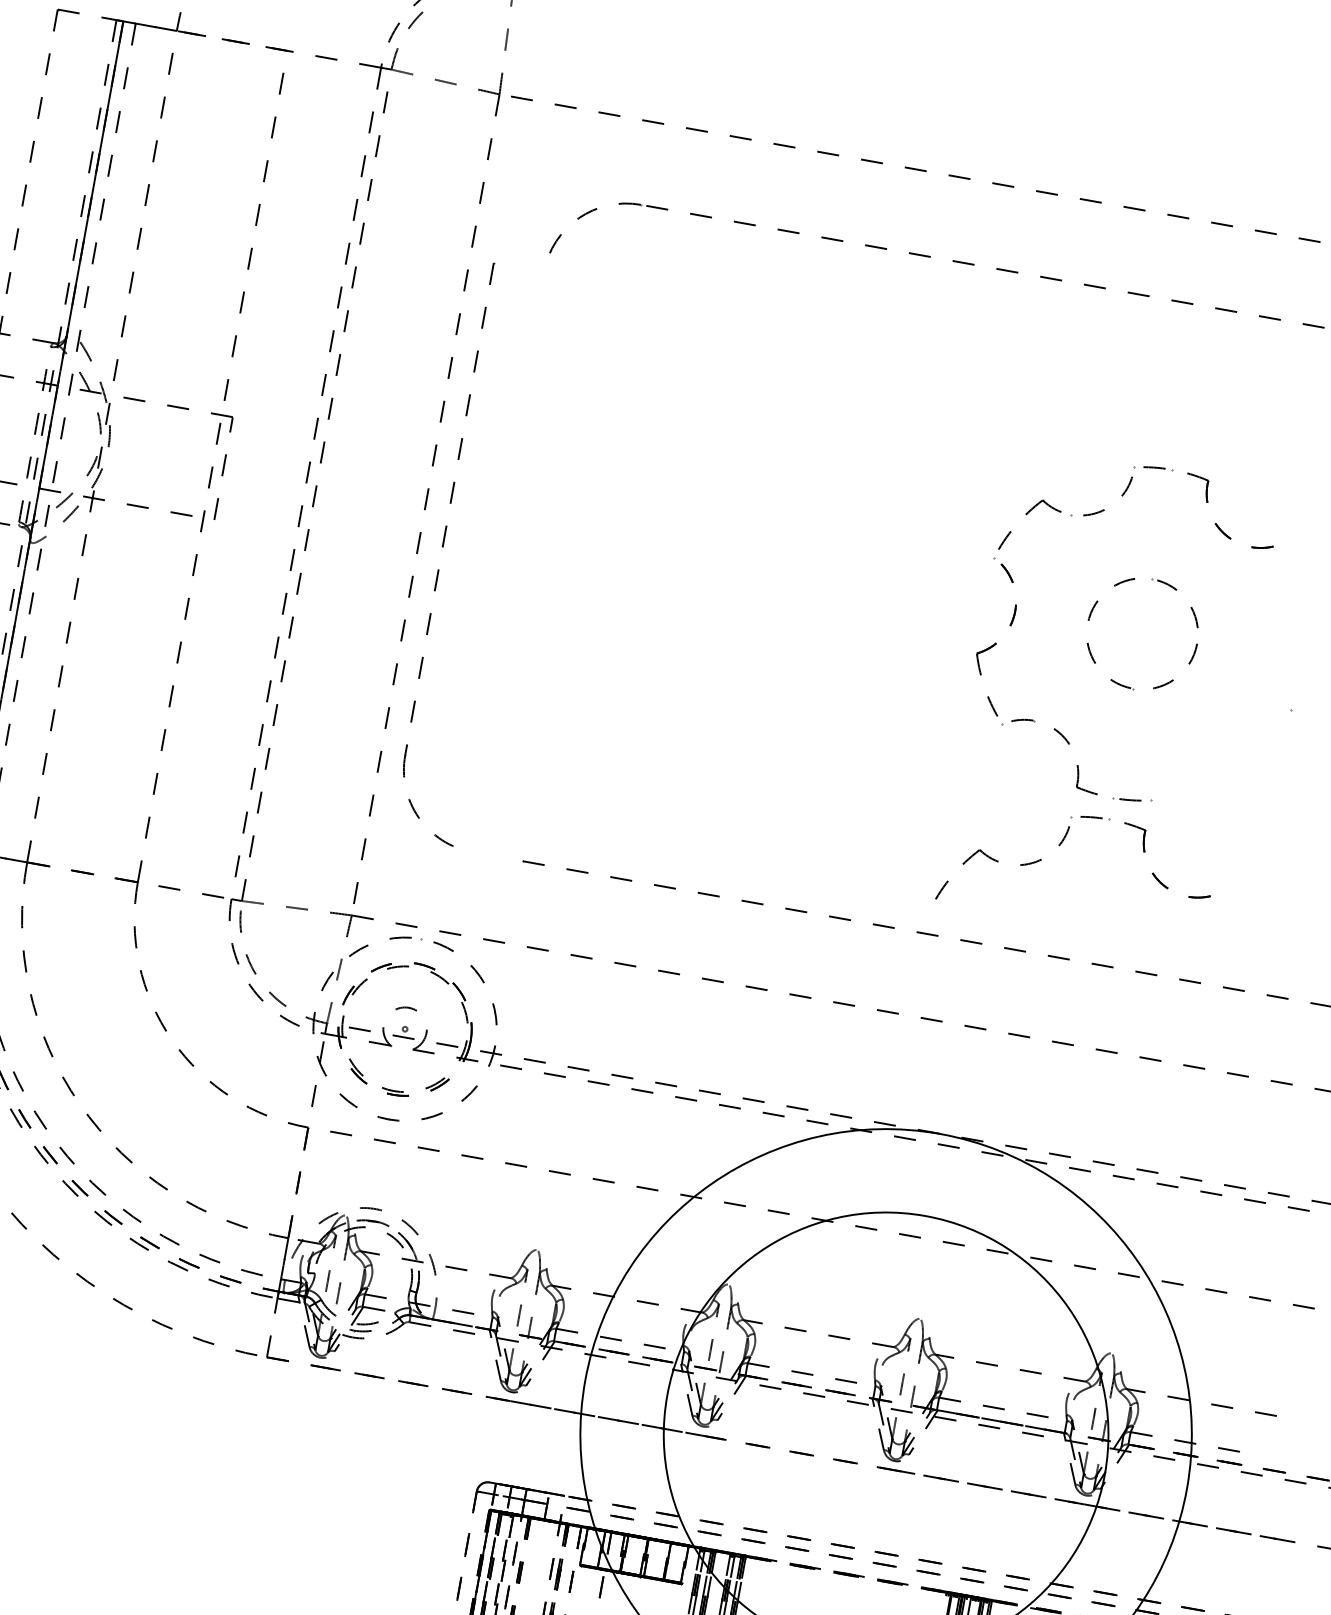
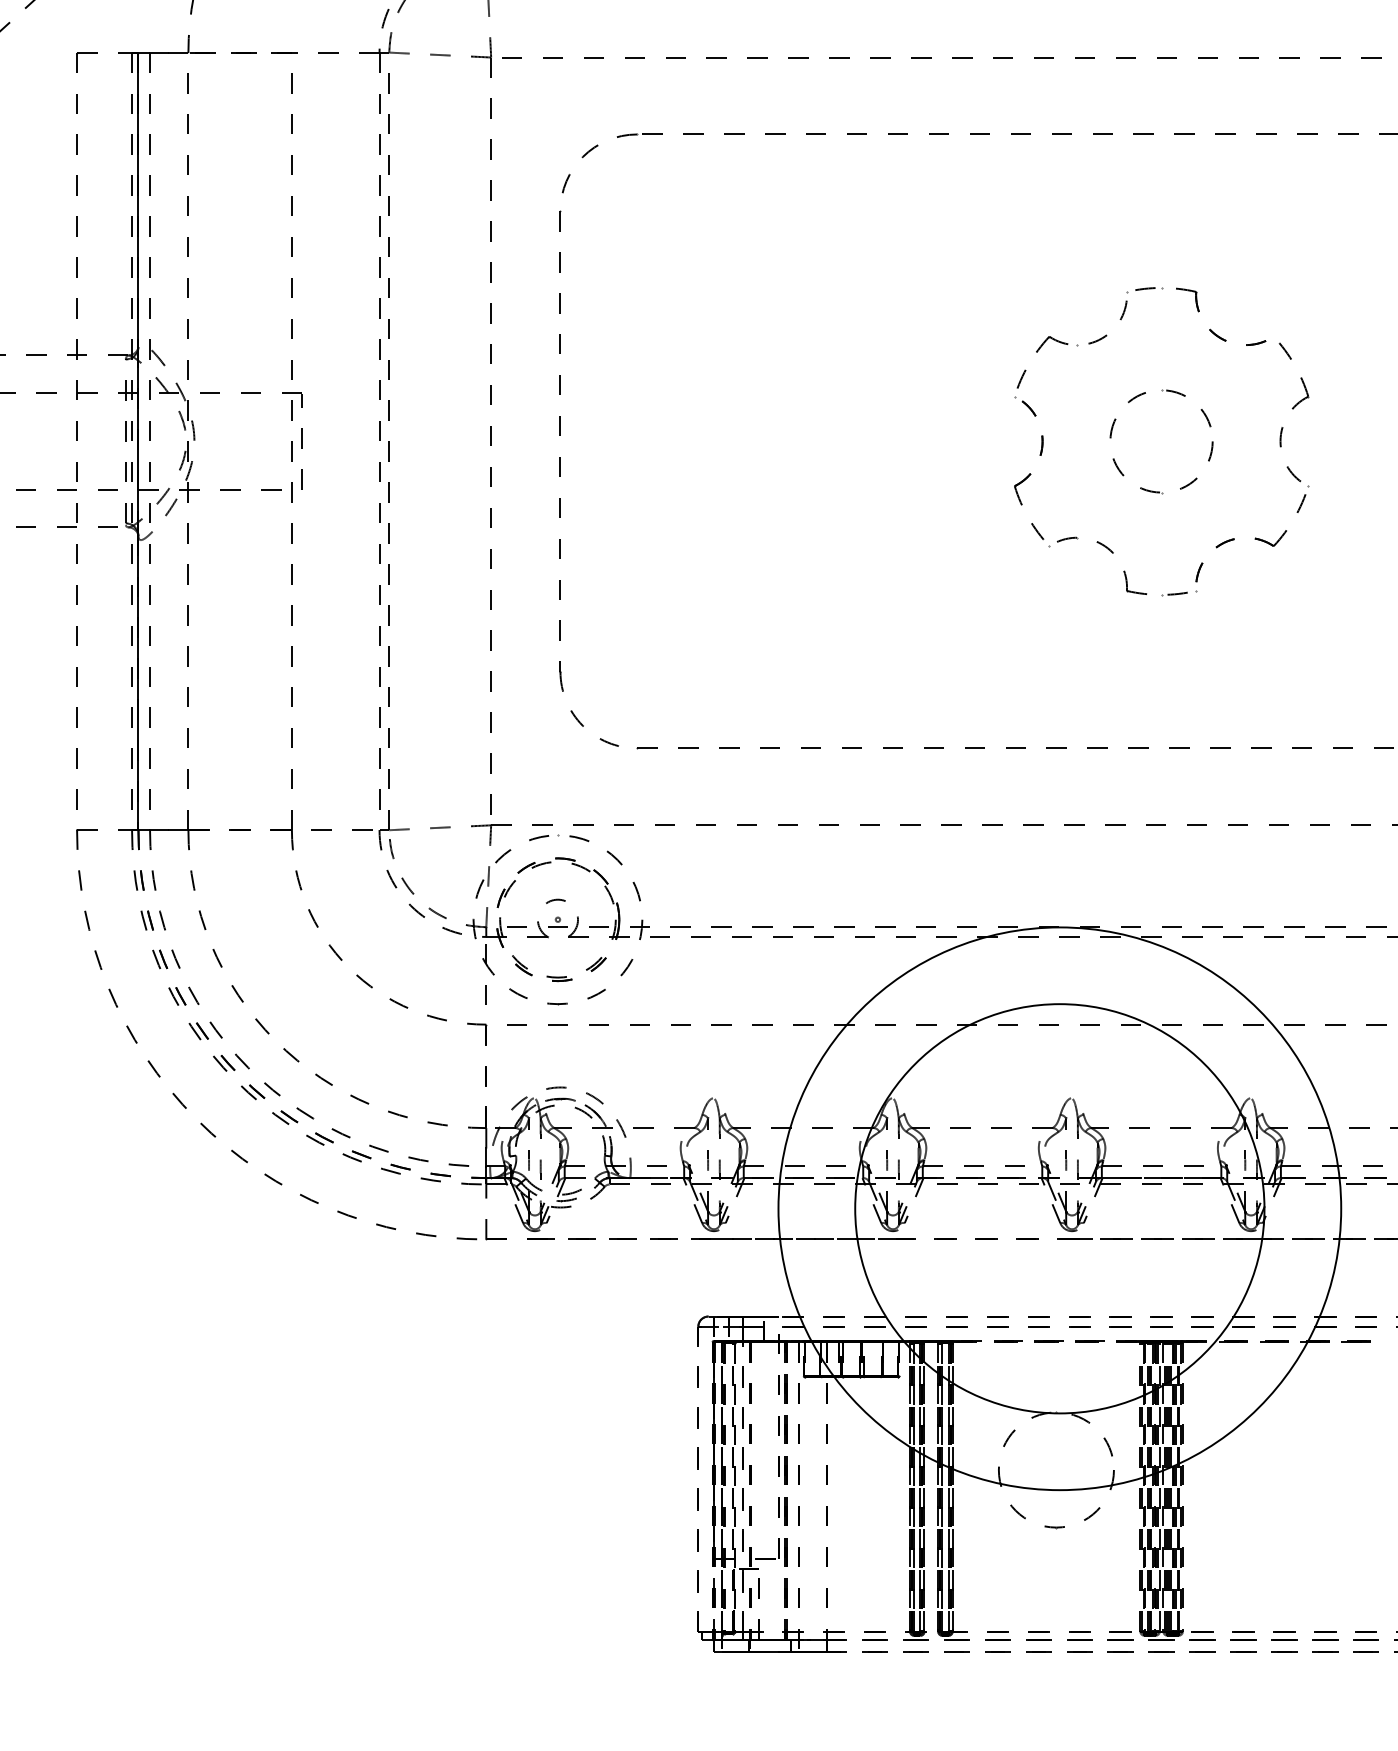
part: (442, 546) -> (560, 476), moved
part: (1289, 628) -> (1293, 412), added
part: (1218, 754) -> (1250, 538), added
part: (1060, 846) -> (1121, 647), removed

